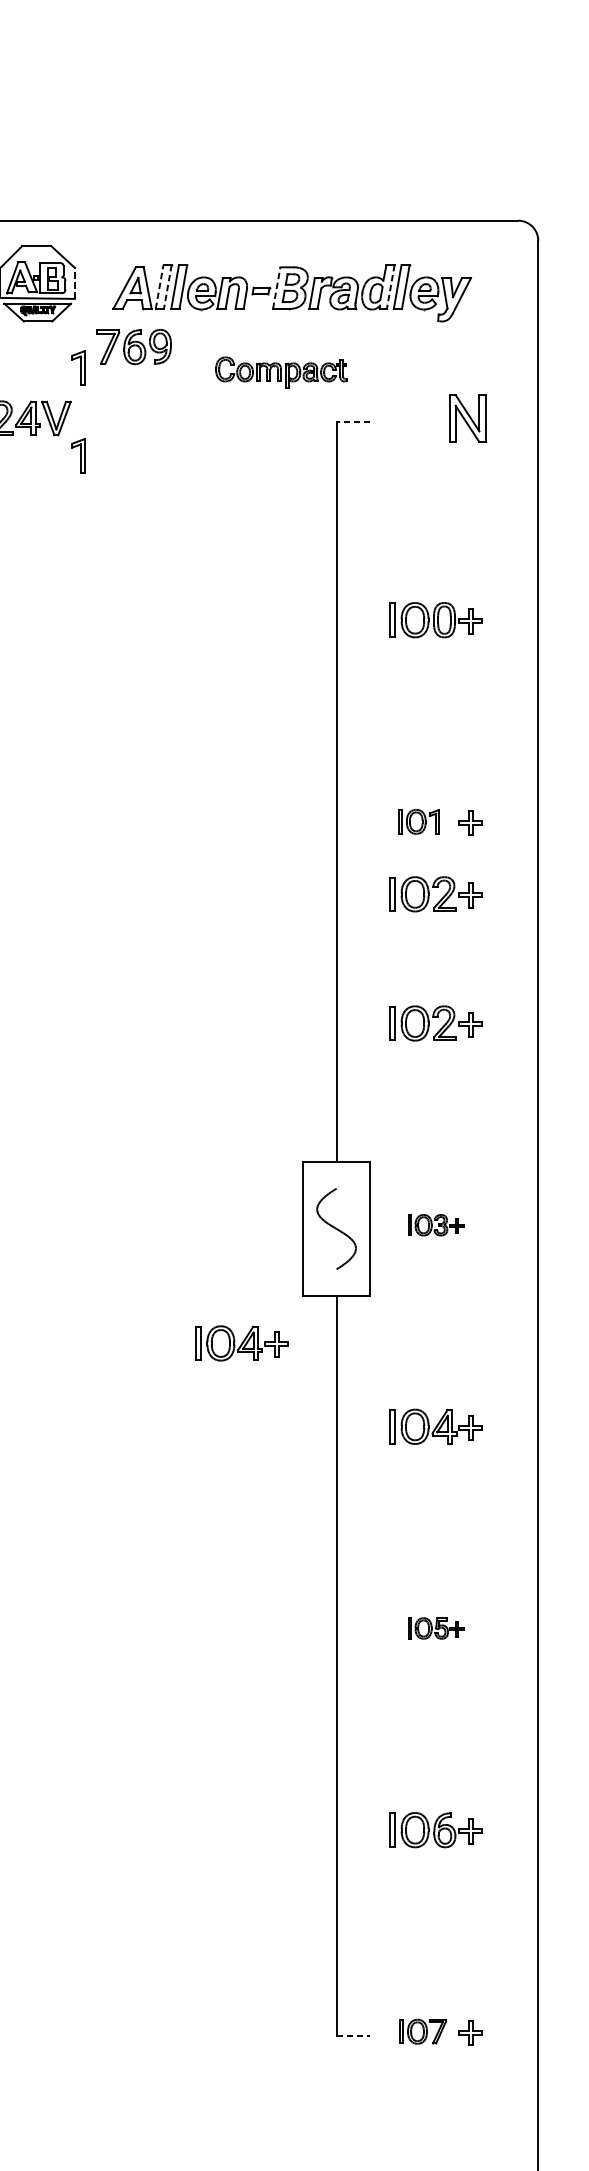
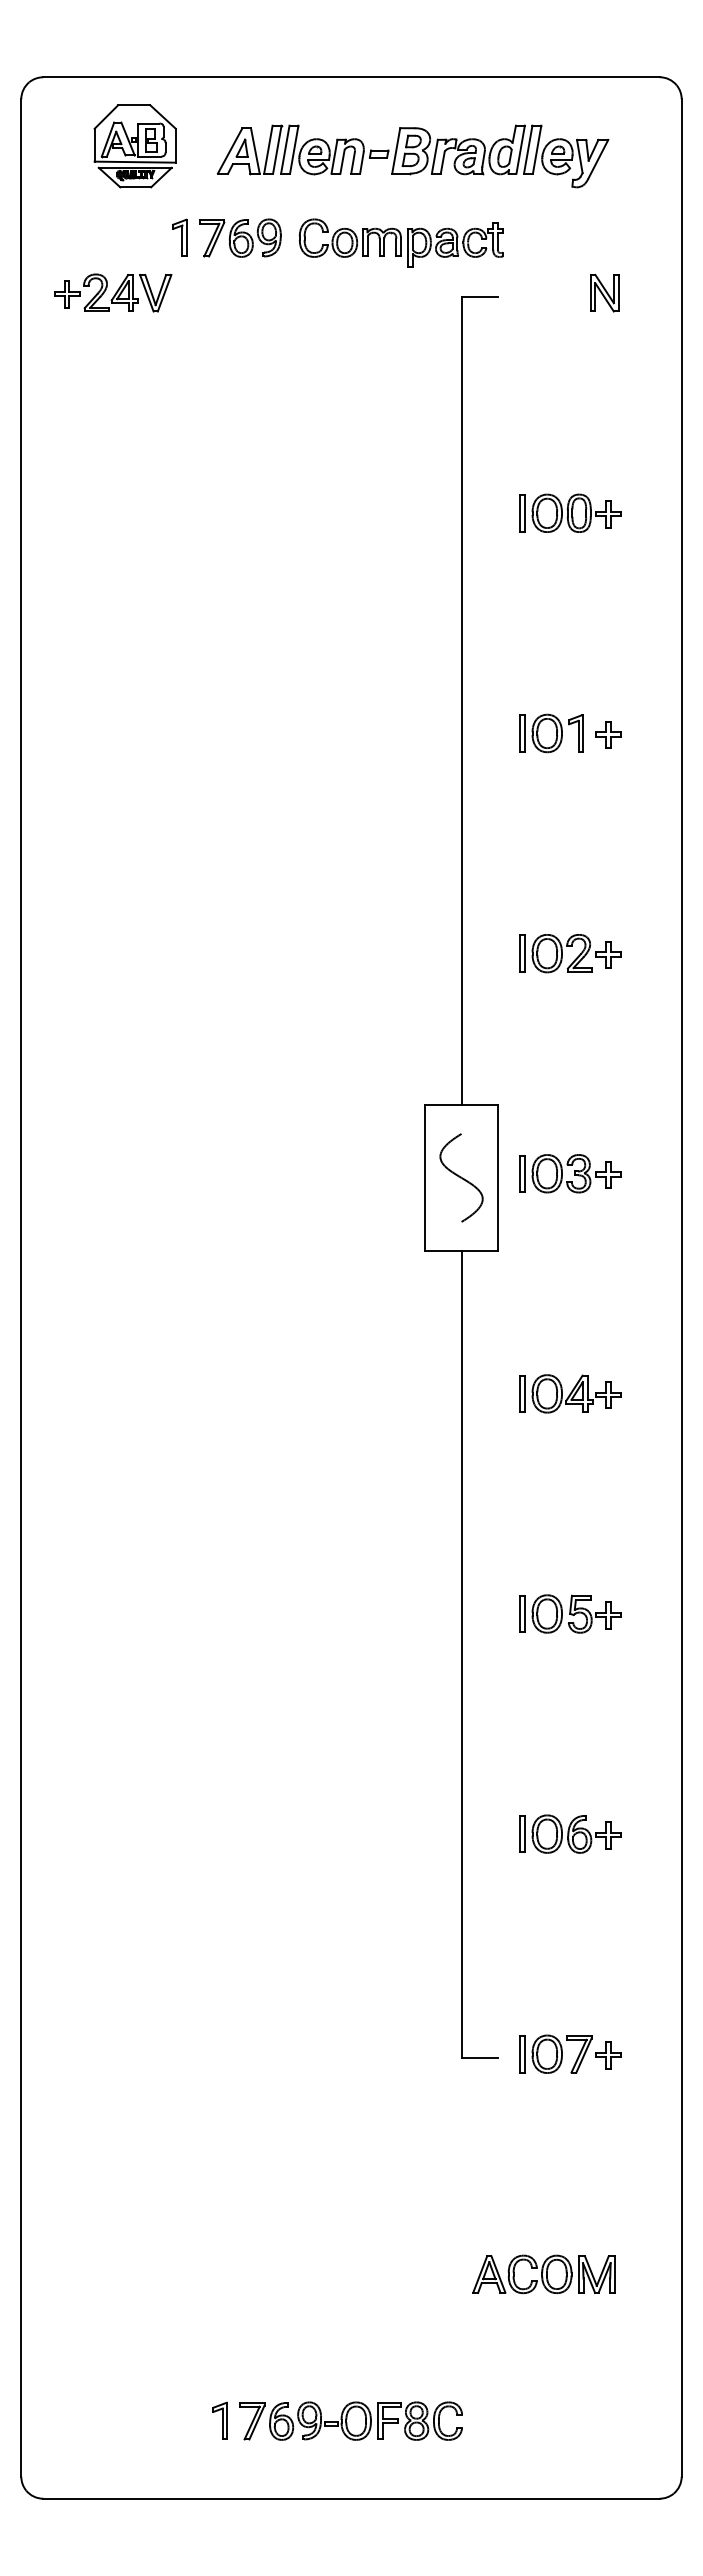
line: (74, 283) -> (175, 145), dashed -> solid
line: (159, 286) -> (268, 149), dashed -> solid
line: (167, 287) -> (277, 150), dashed -> solid
line: (277, 287) -> (396, 150), dashed -> solid
line: (390, 287) -> (520, 150), dashed -> solid
part: (134, 346) -> (240, 237), moved
part: (280, 372) -> (400, 242), size x1.43
part: (467, 417) -> (604, 292), size x0.71
line: (353, 422) -> (479, 297), dashed -> solid
part: (78, 455) -> (179, 333), removed
part: (418, 821) -> (551, 733), size x1.43
part: (436, 887) -> (570, 805), removed
part: (436, 1224) -> (570, 1173), size x1.67
part: (242, 1343) -> (358, 1302), removed
part: (436, 1628) -> (570, 1613), size x1.67
part: (422, 2031) -> (555, 2053), size x1.43
line: (353, 2035) -> (480, 2058), dashed -> solid

